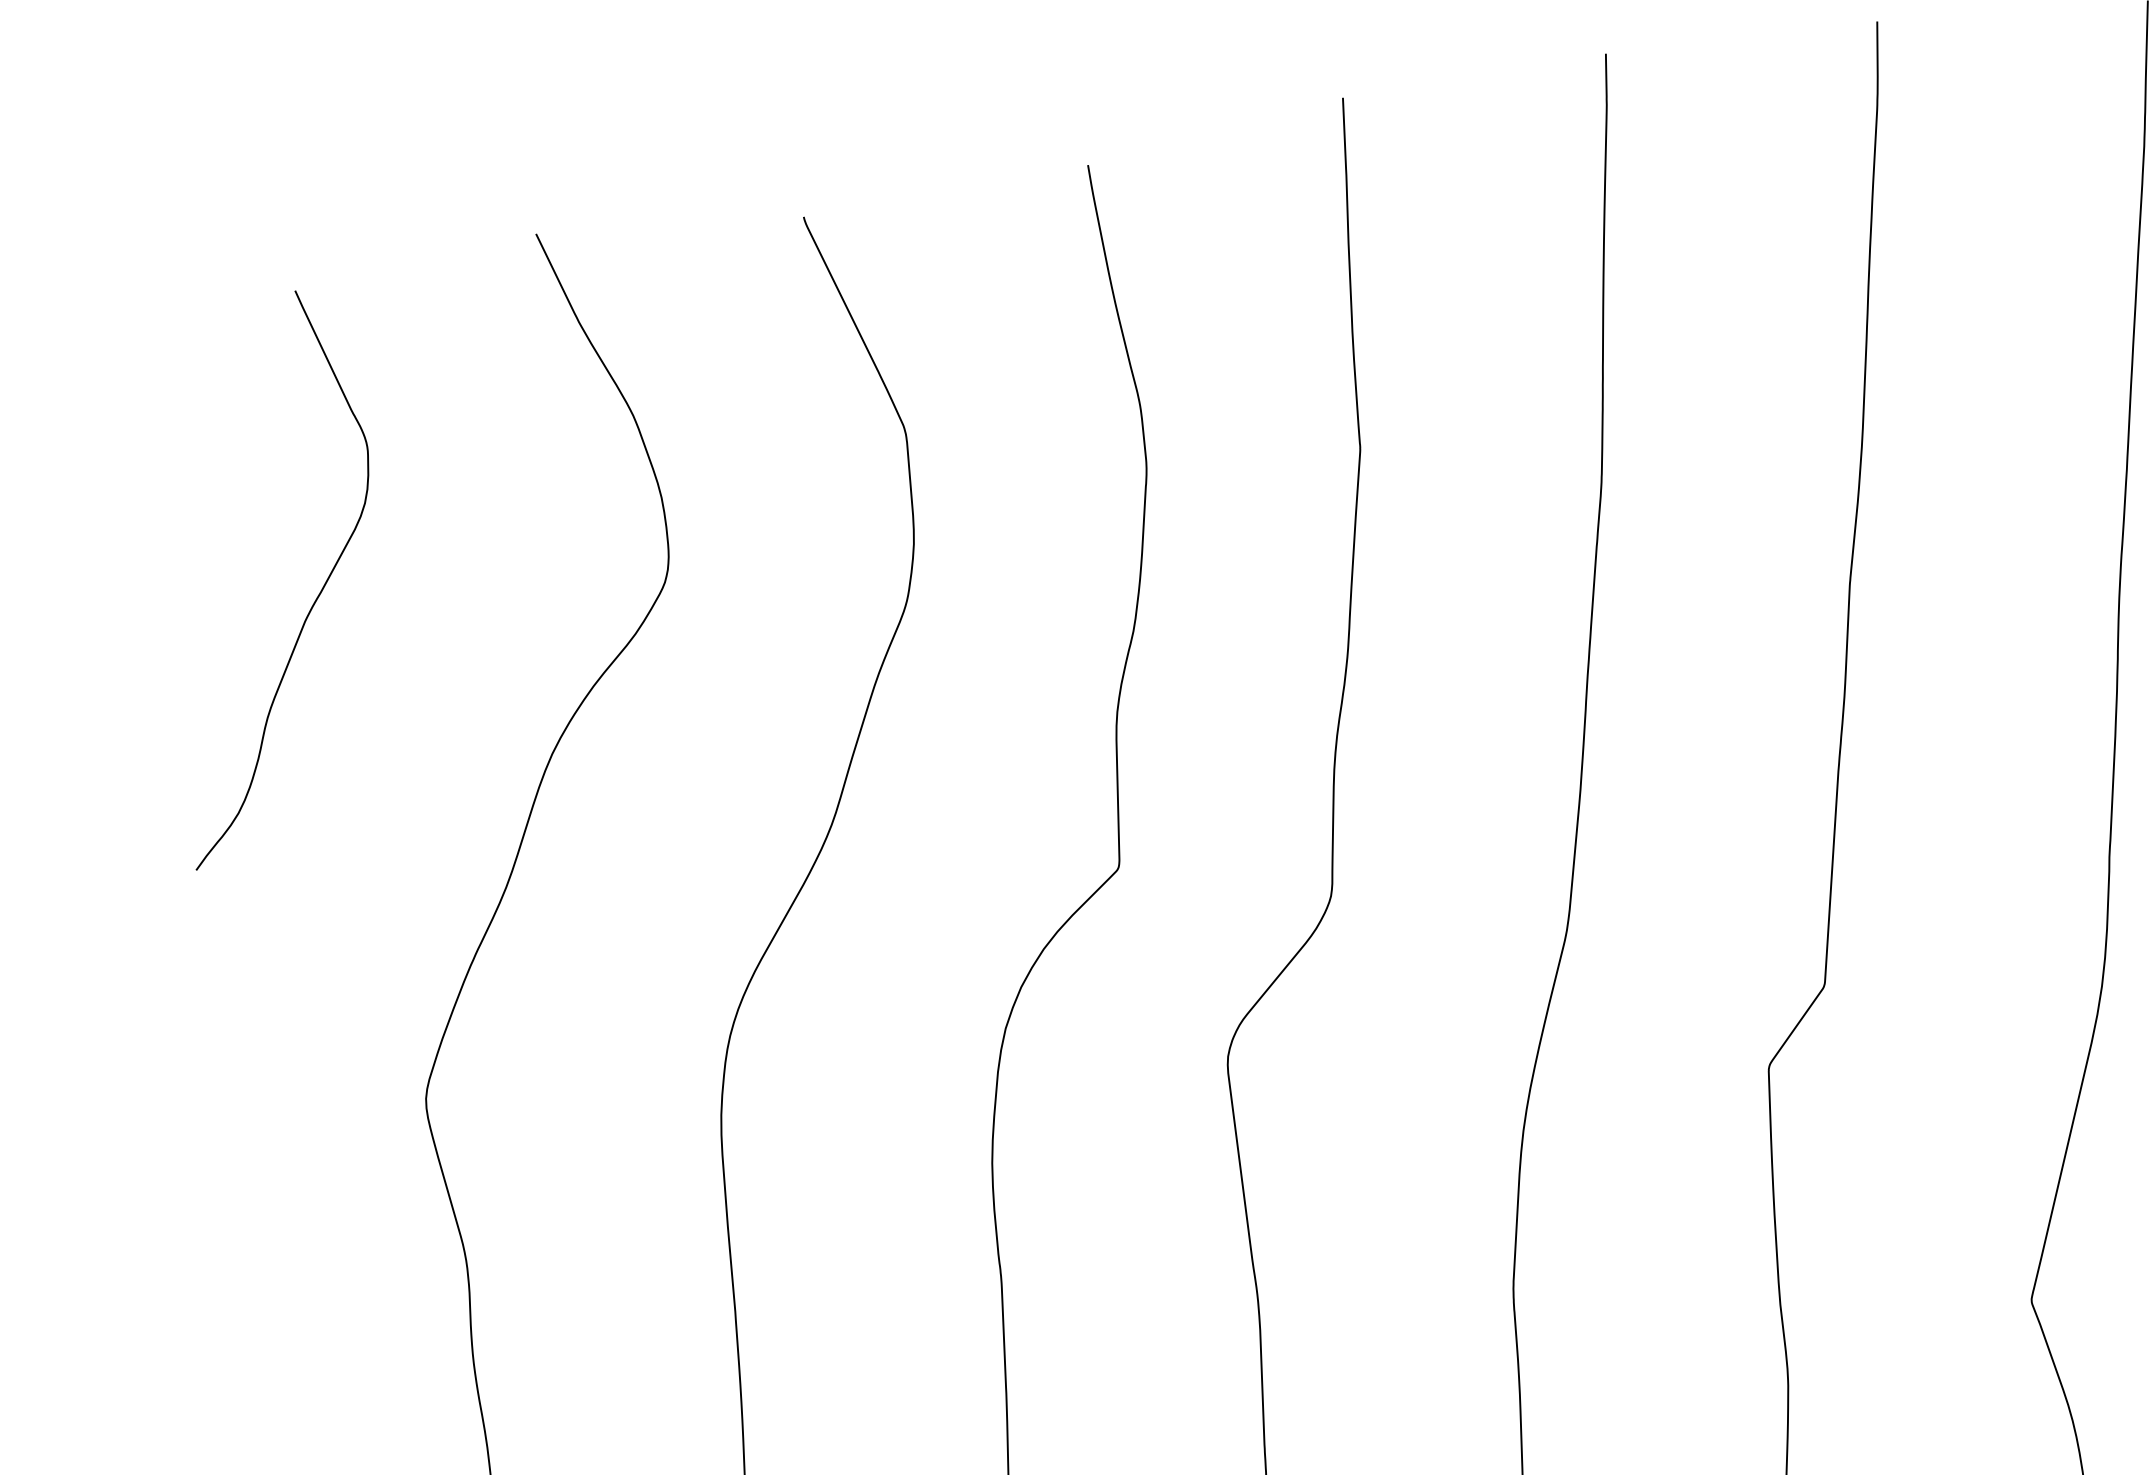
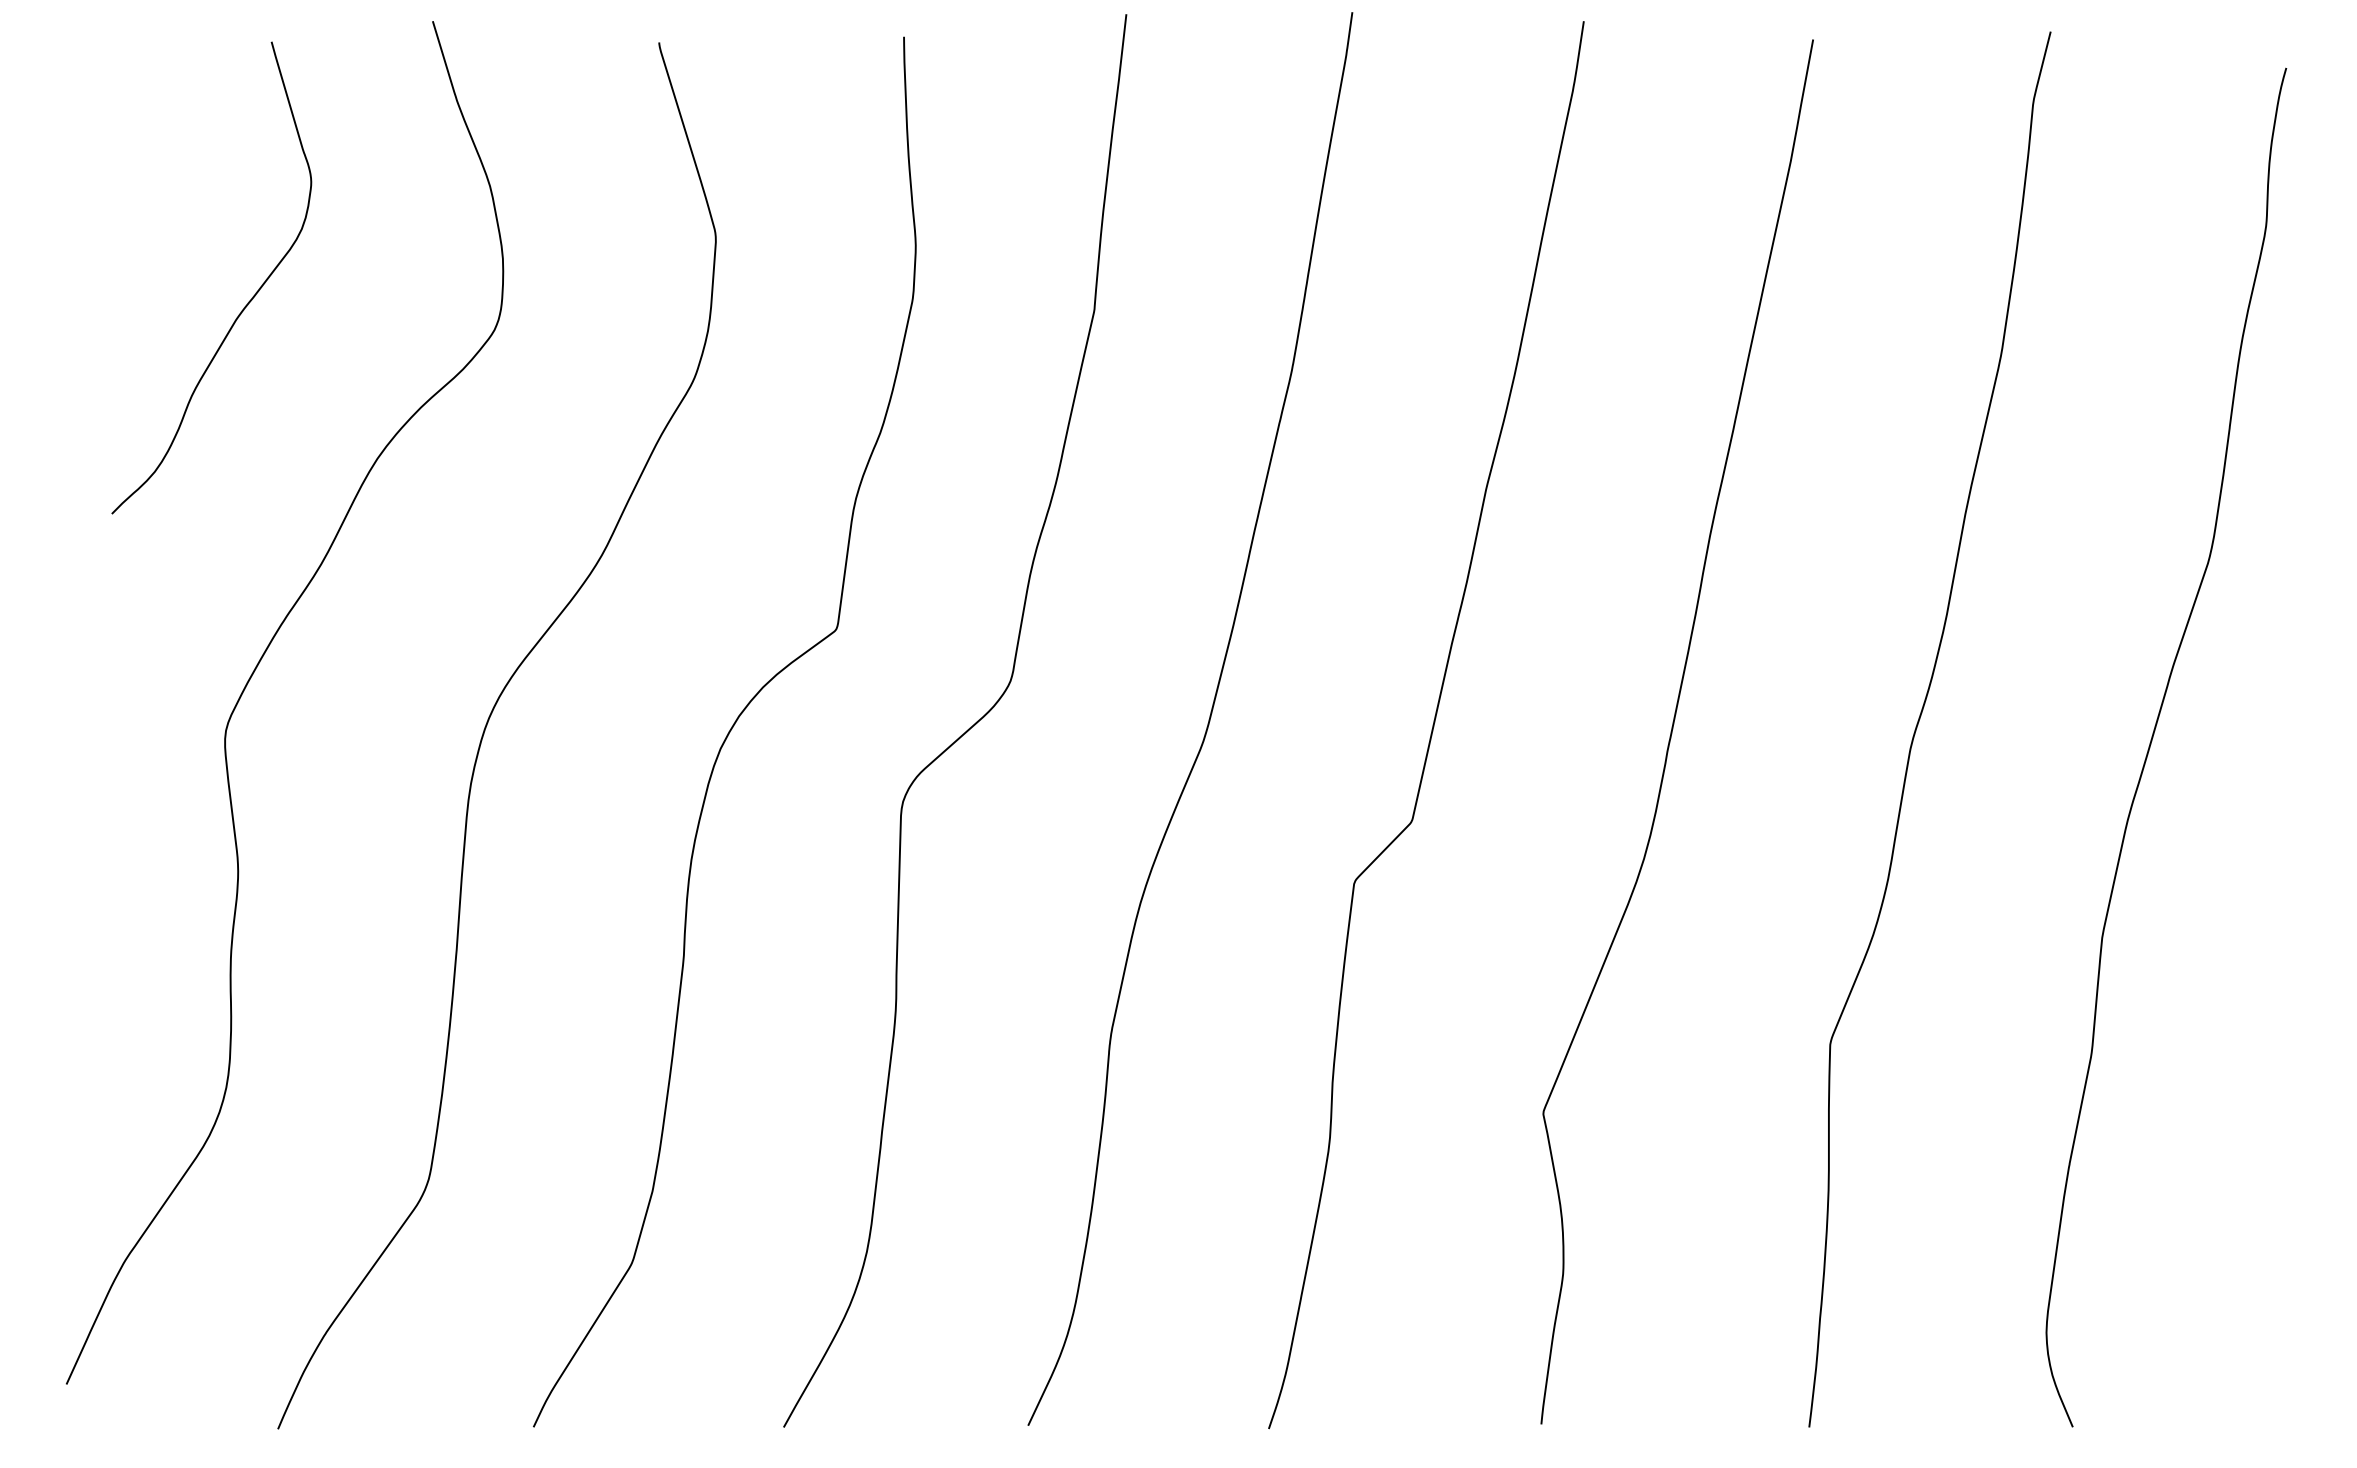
curve: (312, 604) -> (244, 306), moved

